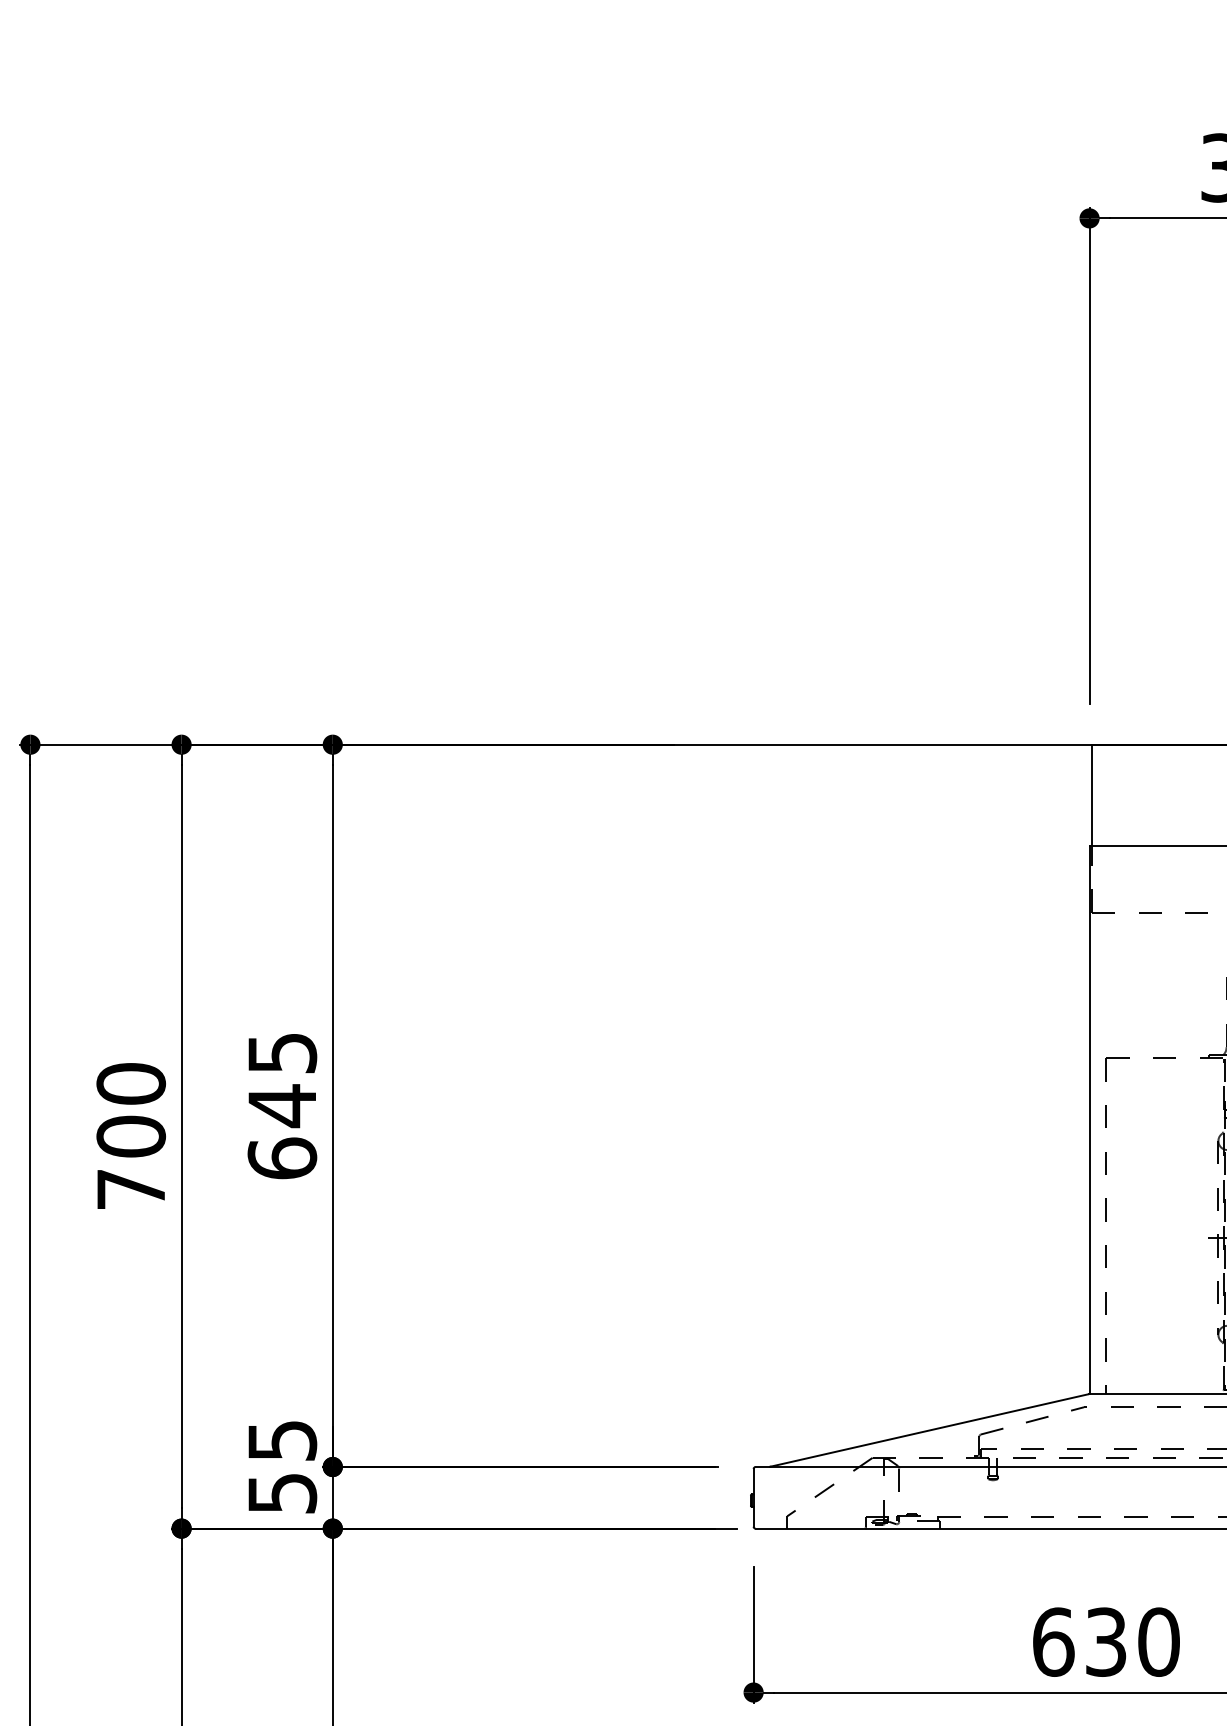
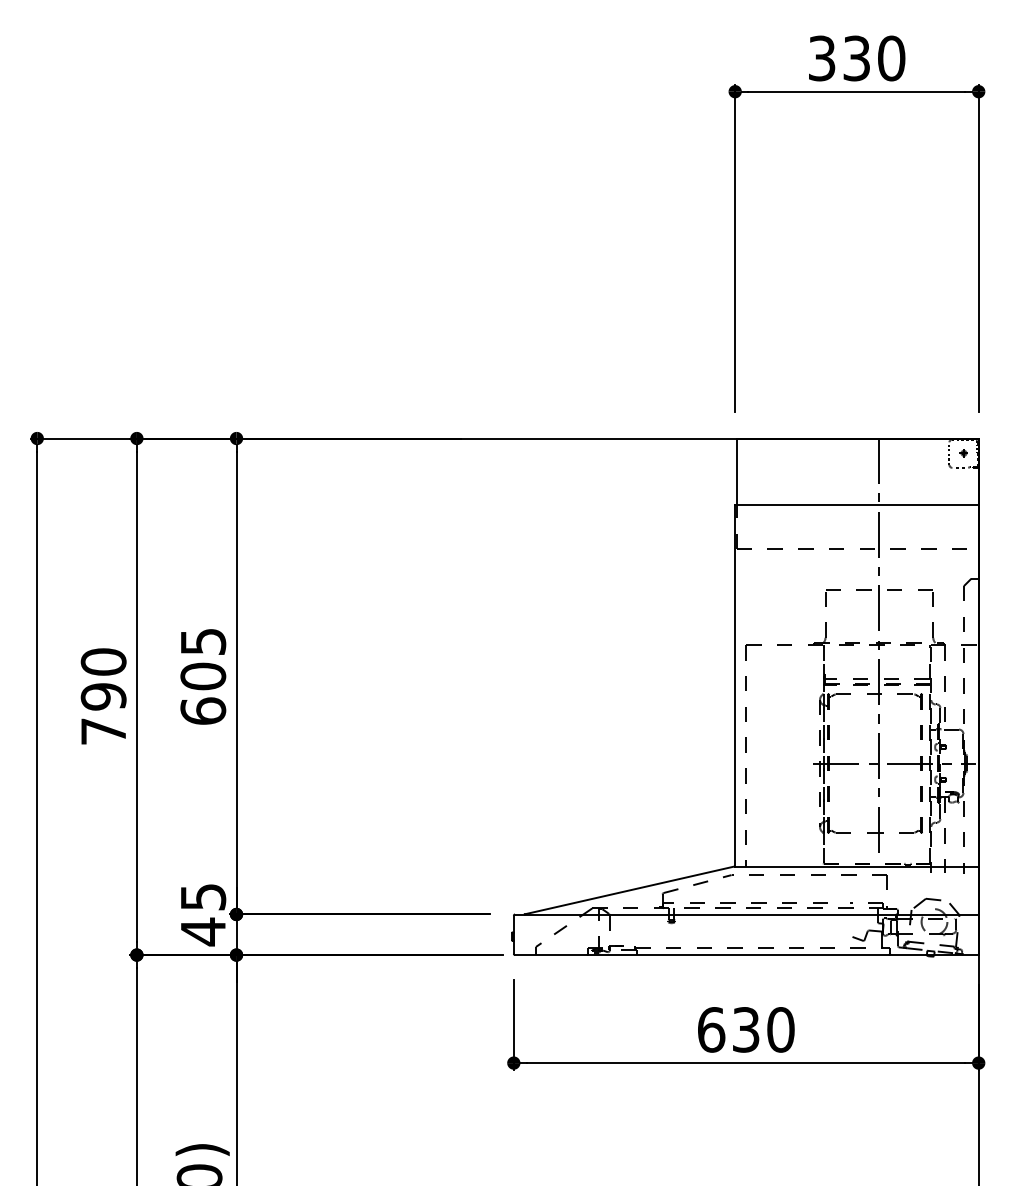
text: (282, 1105) -> (203, 676), 645 -> 605
text: (130, 1136) -> (103, 696), 700 -> 790
text: (282, 1492) -> (203, 931), 55 -> 45

